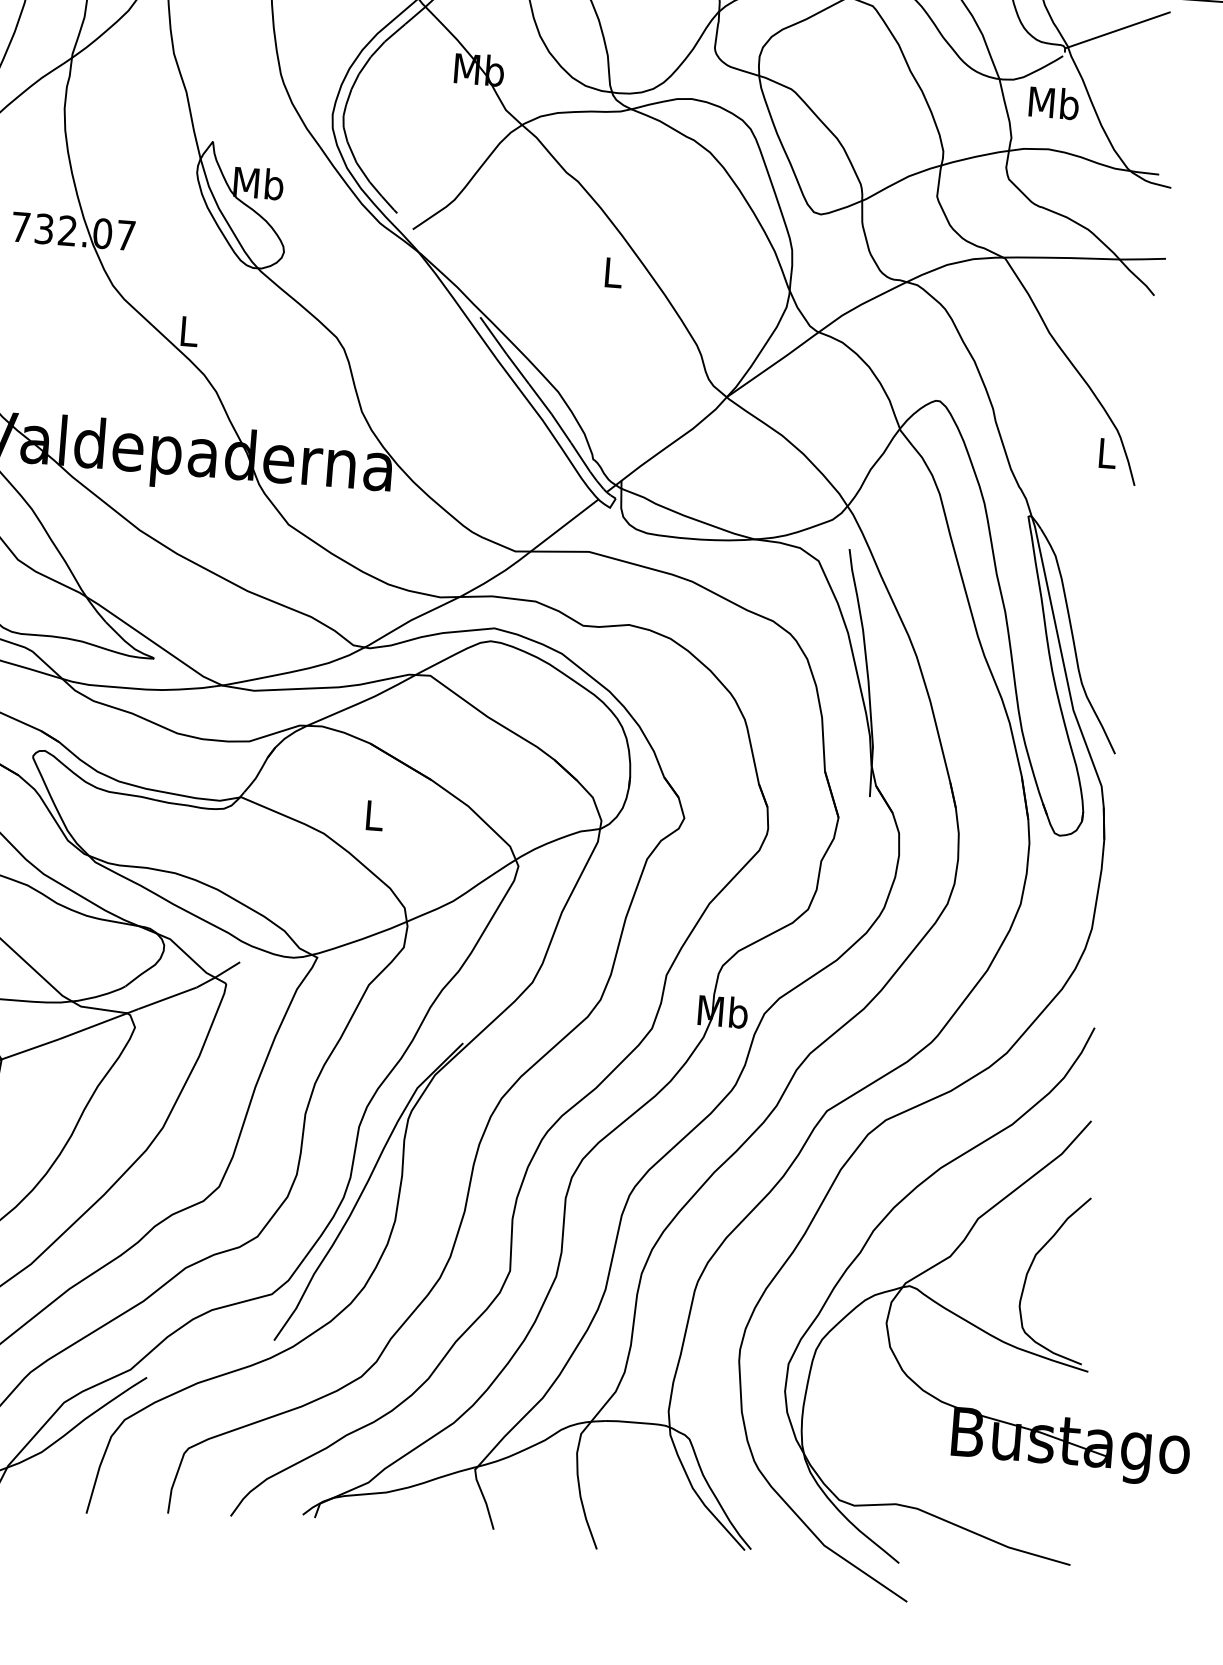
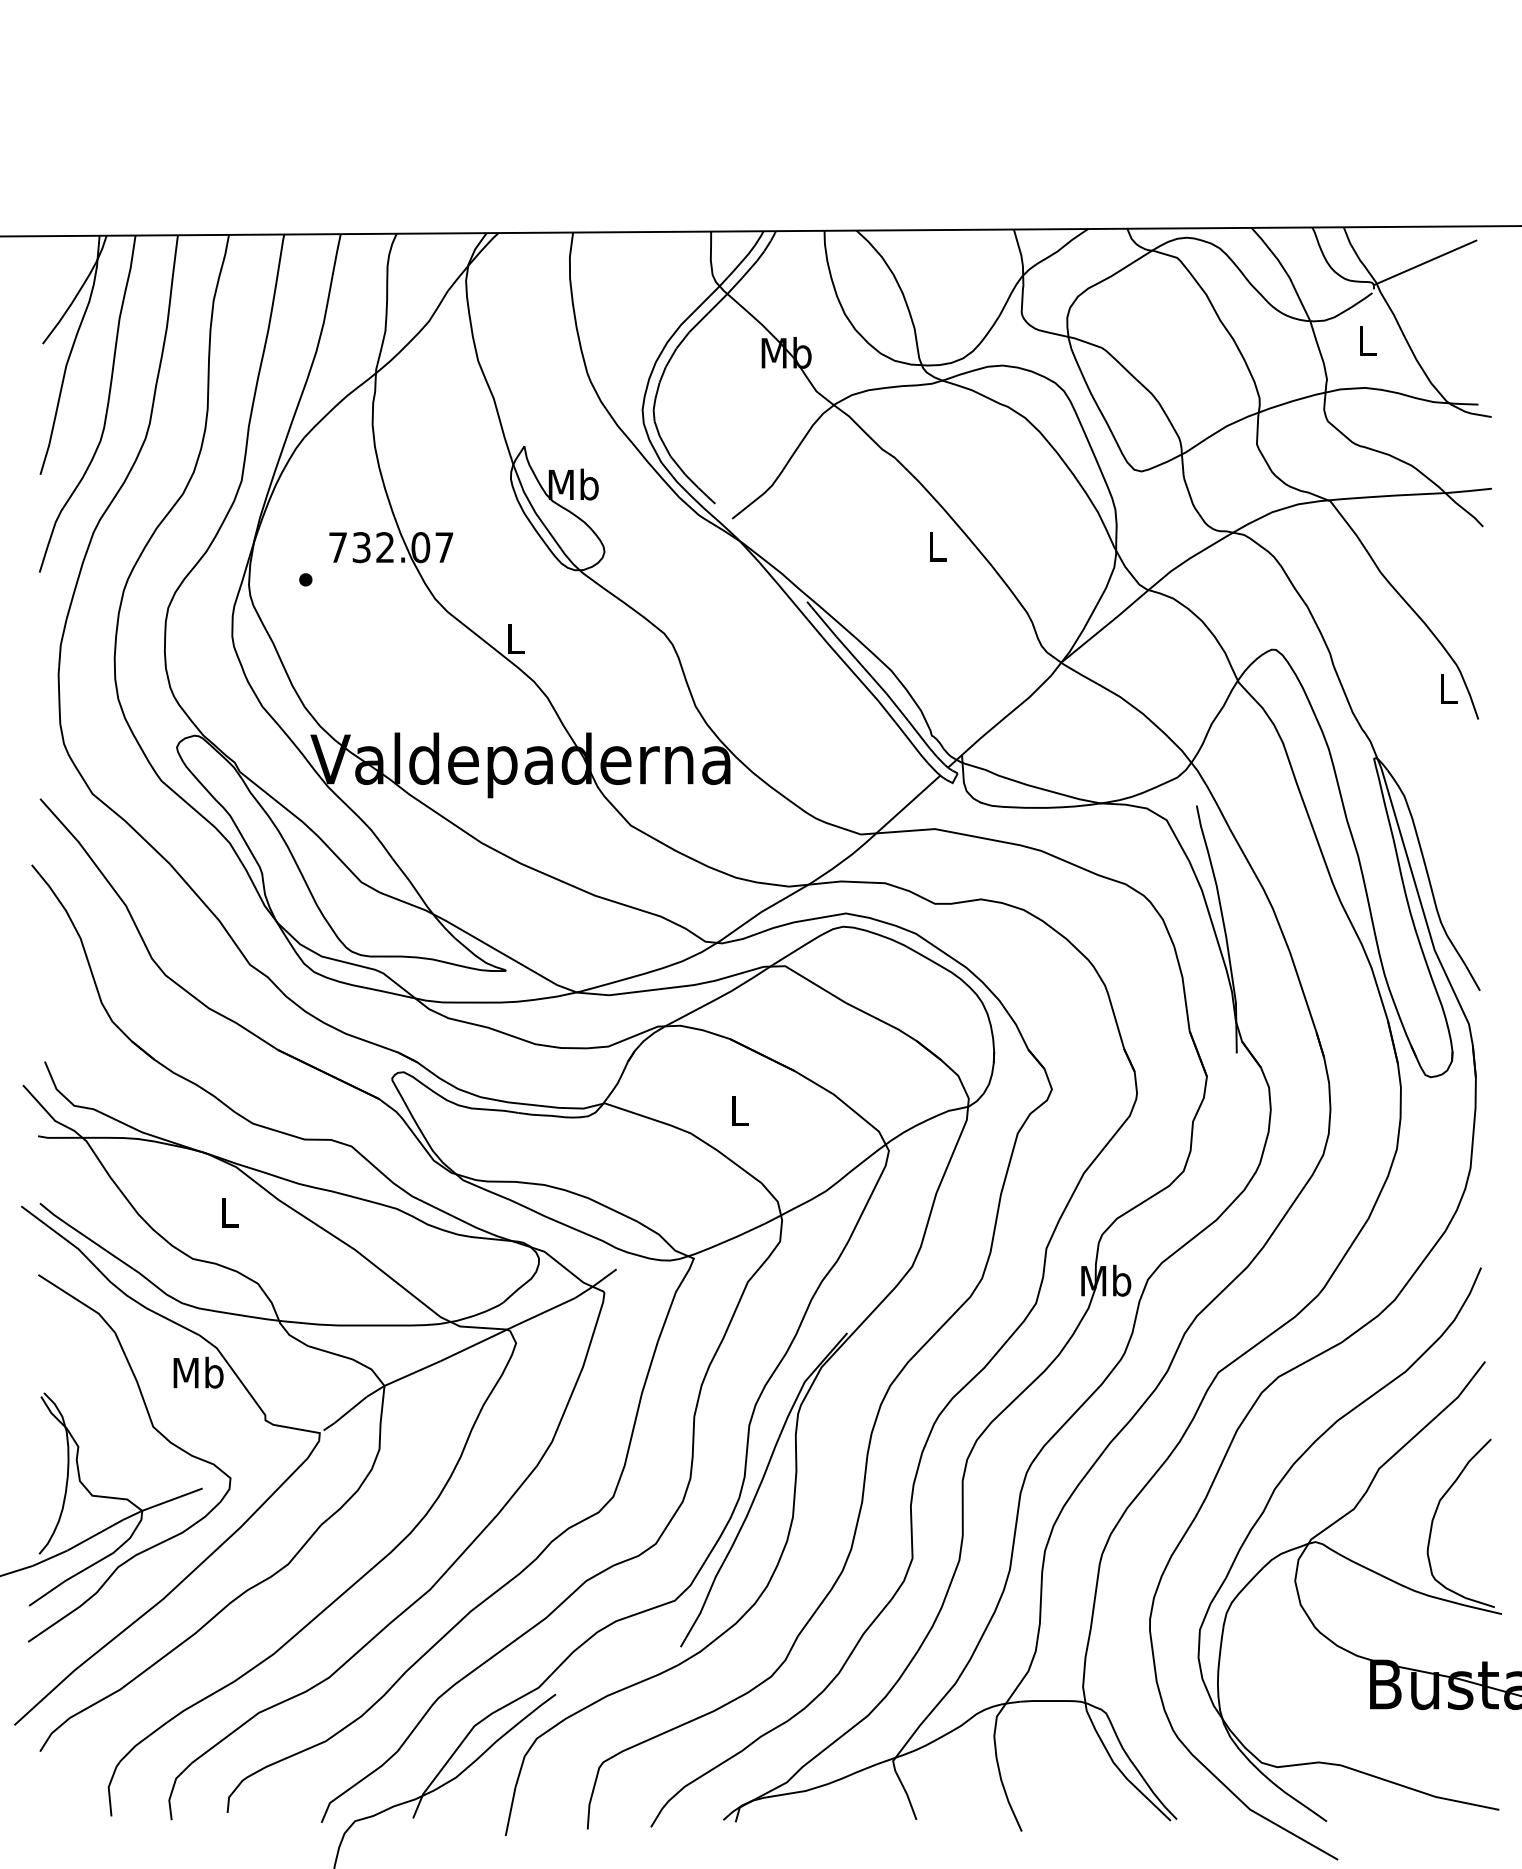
text: (1054, 102) -> (1367, 340), Mb -> L

